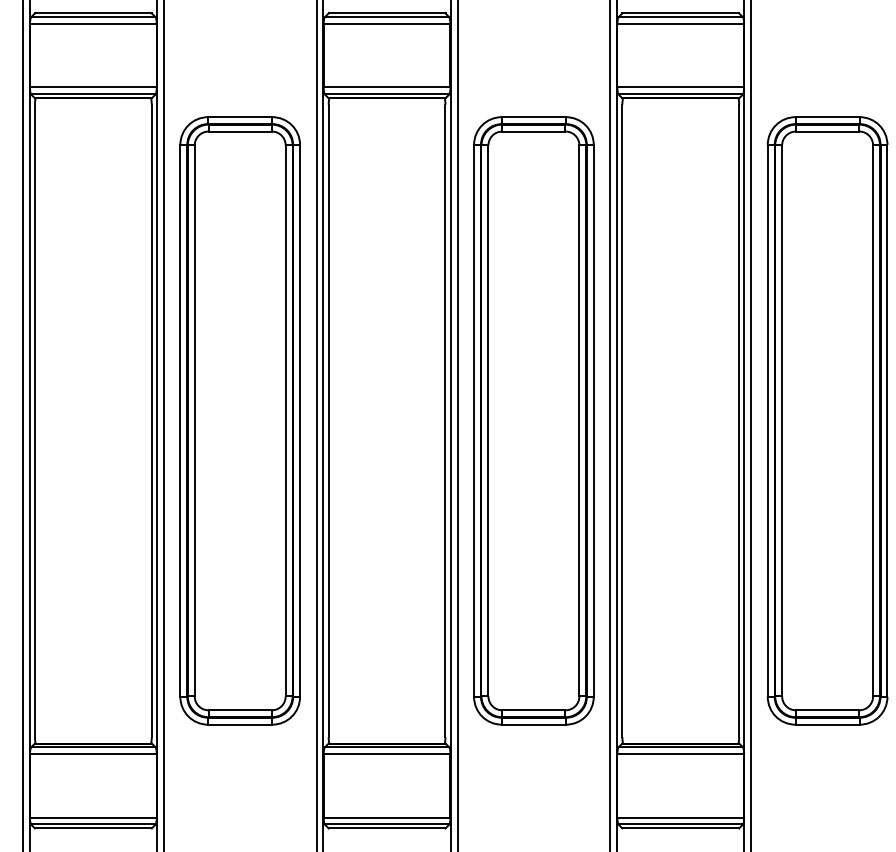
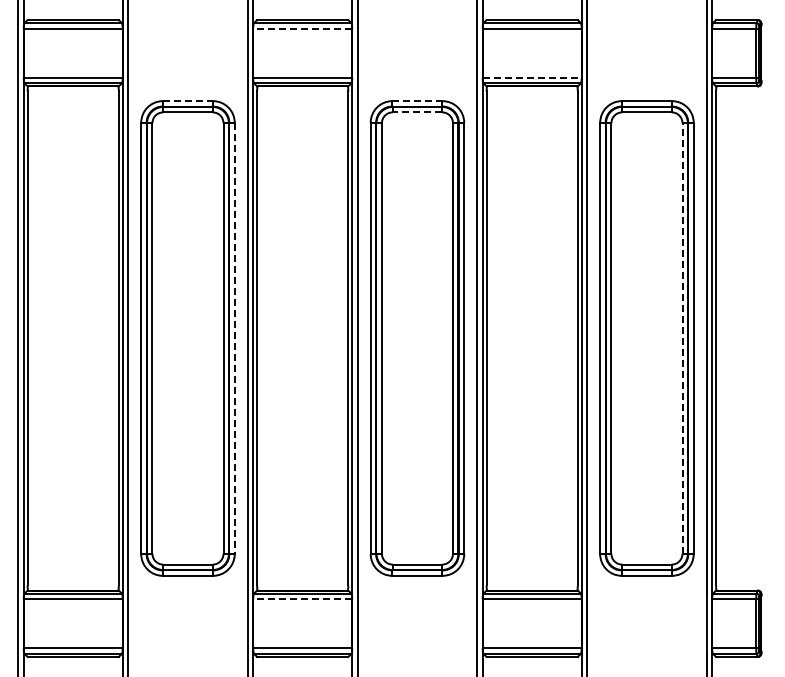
line: (386, 24) -> (302, 28), solid -> dashed
line: (681, 86) -> (532, 77), solid -> dashed
line: (239, 117) -> (187, 101), solid -> dashed
line: (533, 117) -> (417, 101), solid -> dashed
line: (533, 131) -> (417, 112), solid -> dashed
line: (299, 420) -> (234, 338), solid -> dashed
line: (873, 420) -> (682, 338), solid -> dashed
line: (386, 754) -> (302, 599), solid -> dashed

